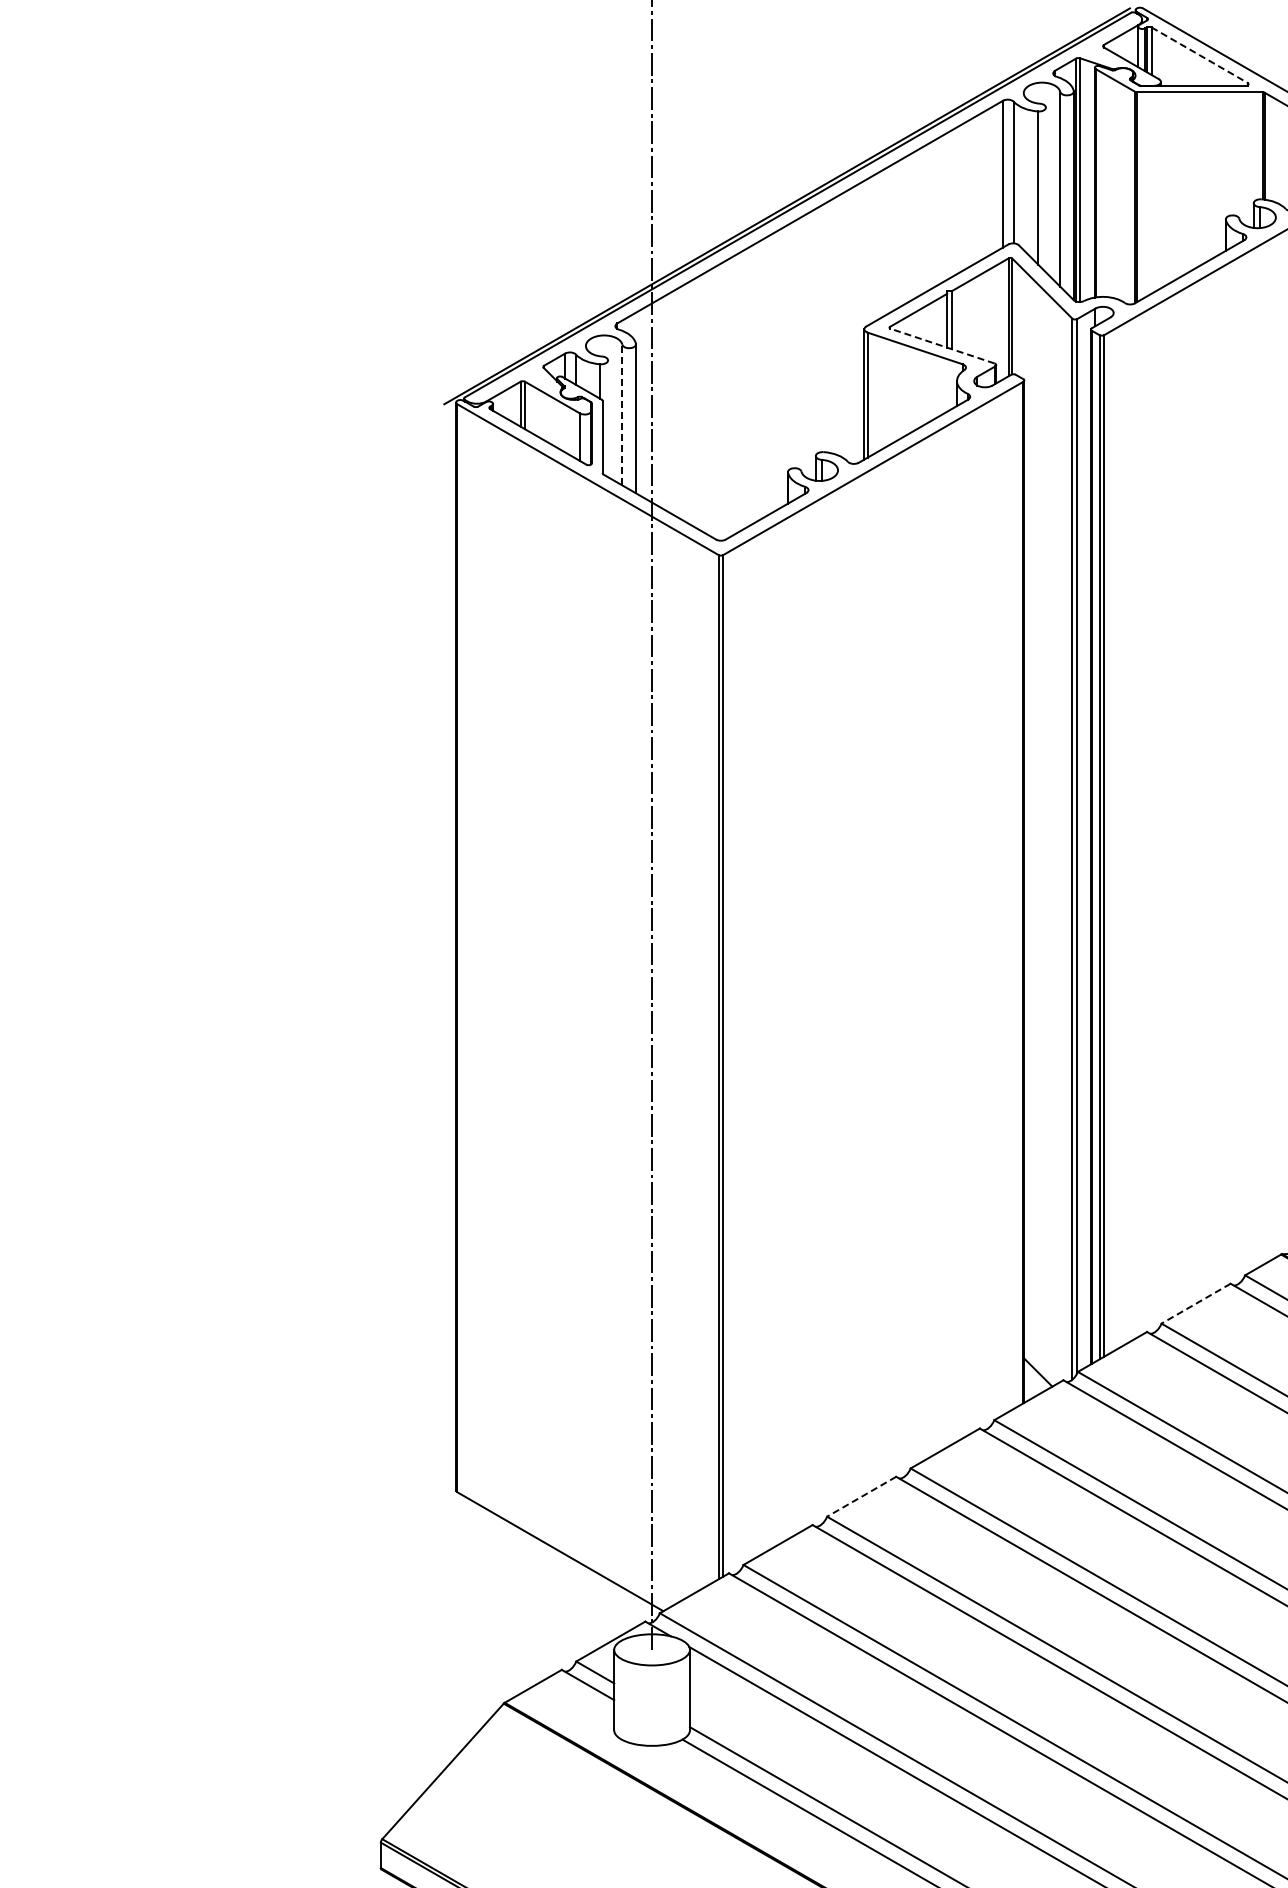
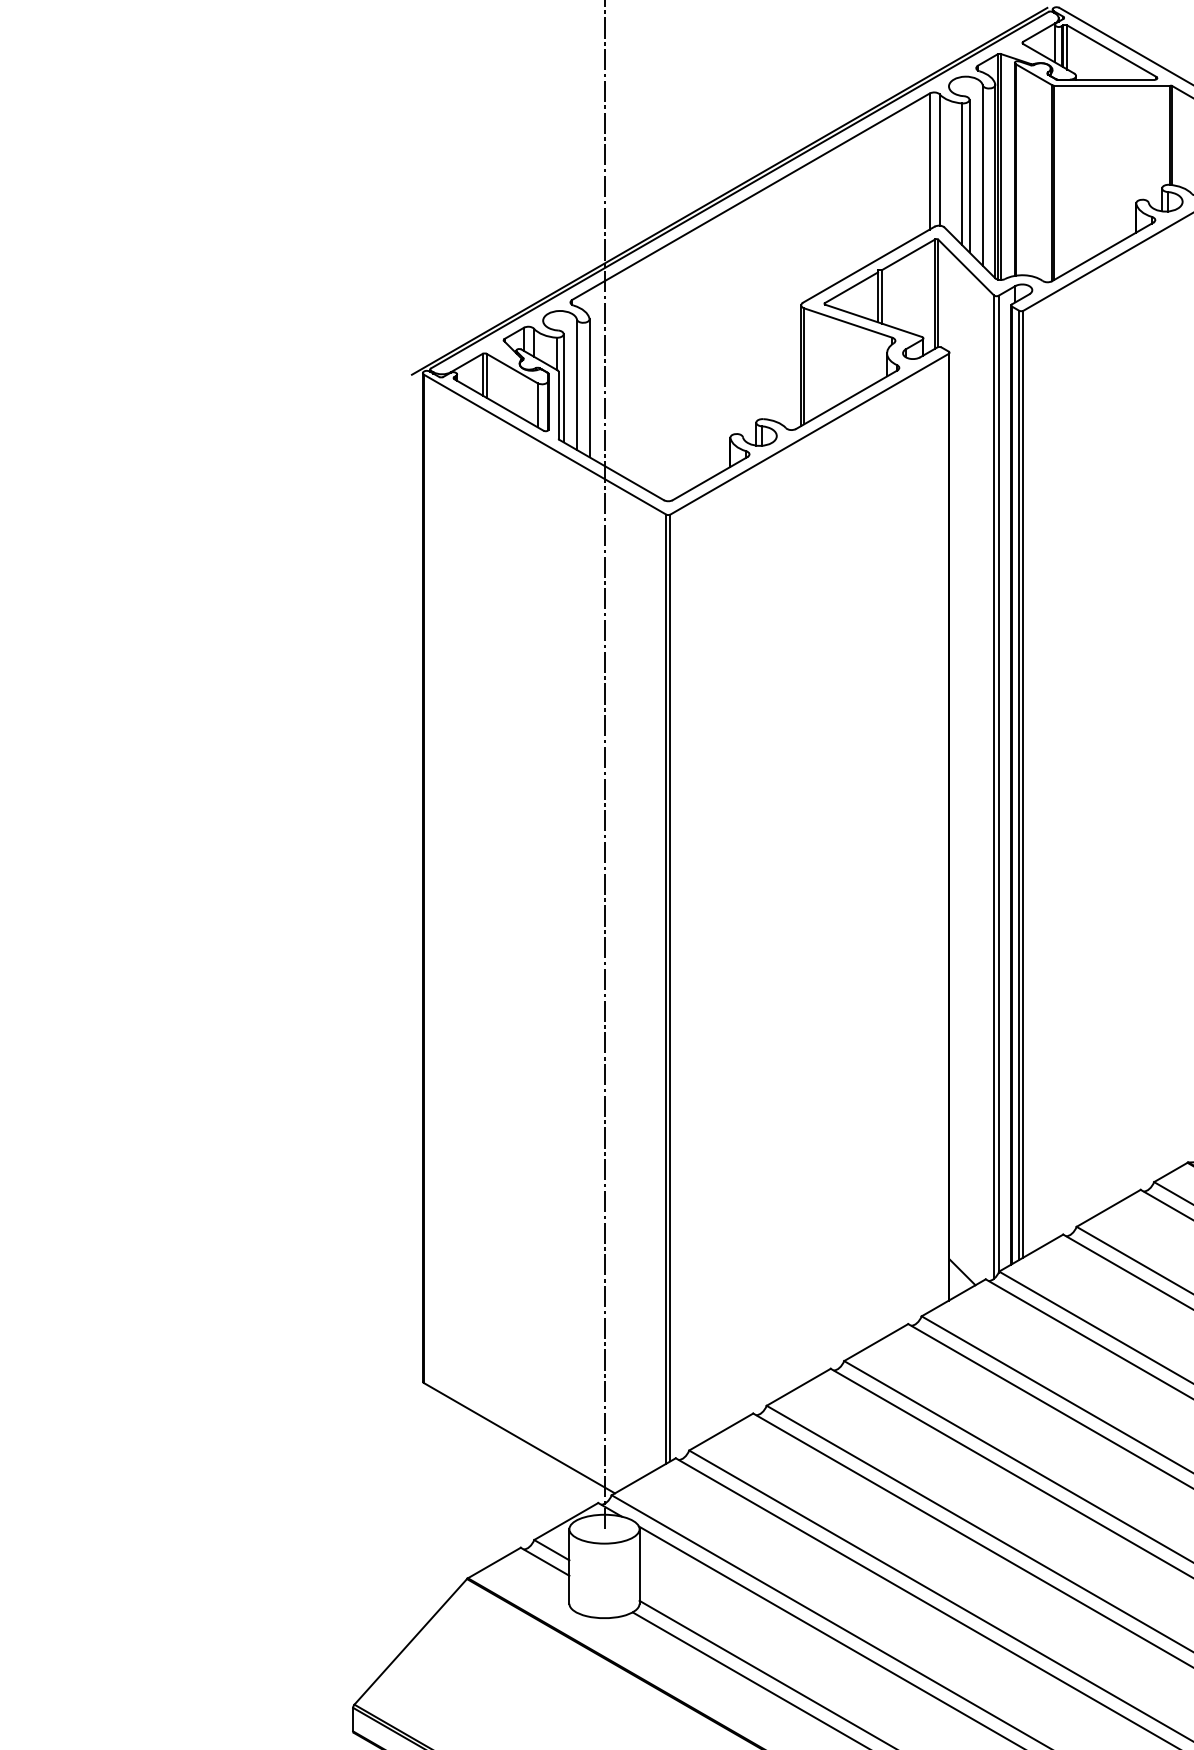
line: (1200, 55) -> (1112, 51), dashed -> solid
line: (1045, 189) -> (969, 175), added
line: (942, 346) -> (873, 321), dashed -> solid
line: (622, 414) -> (577, 384), dashed -> solid
line: (608, 418) -> (564, 387), added
line: (1196, 1303) -> (1109, 1208), dashed -> solid
line: (861, 1496) -> (798, 1387), dashed -> solid

